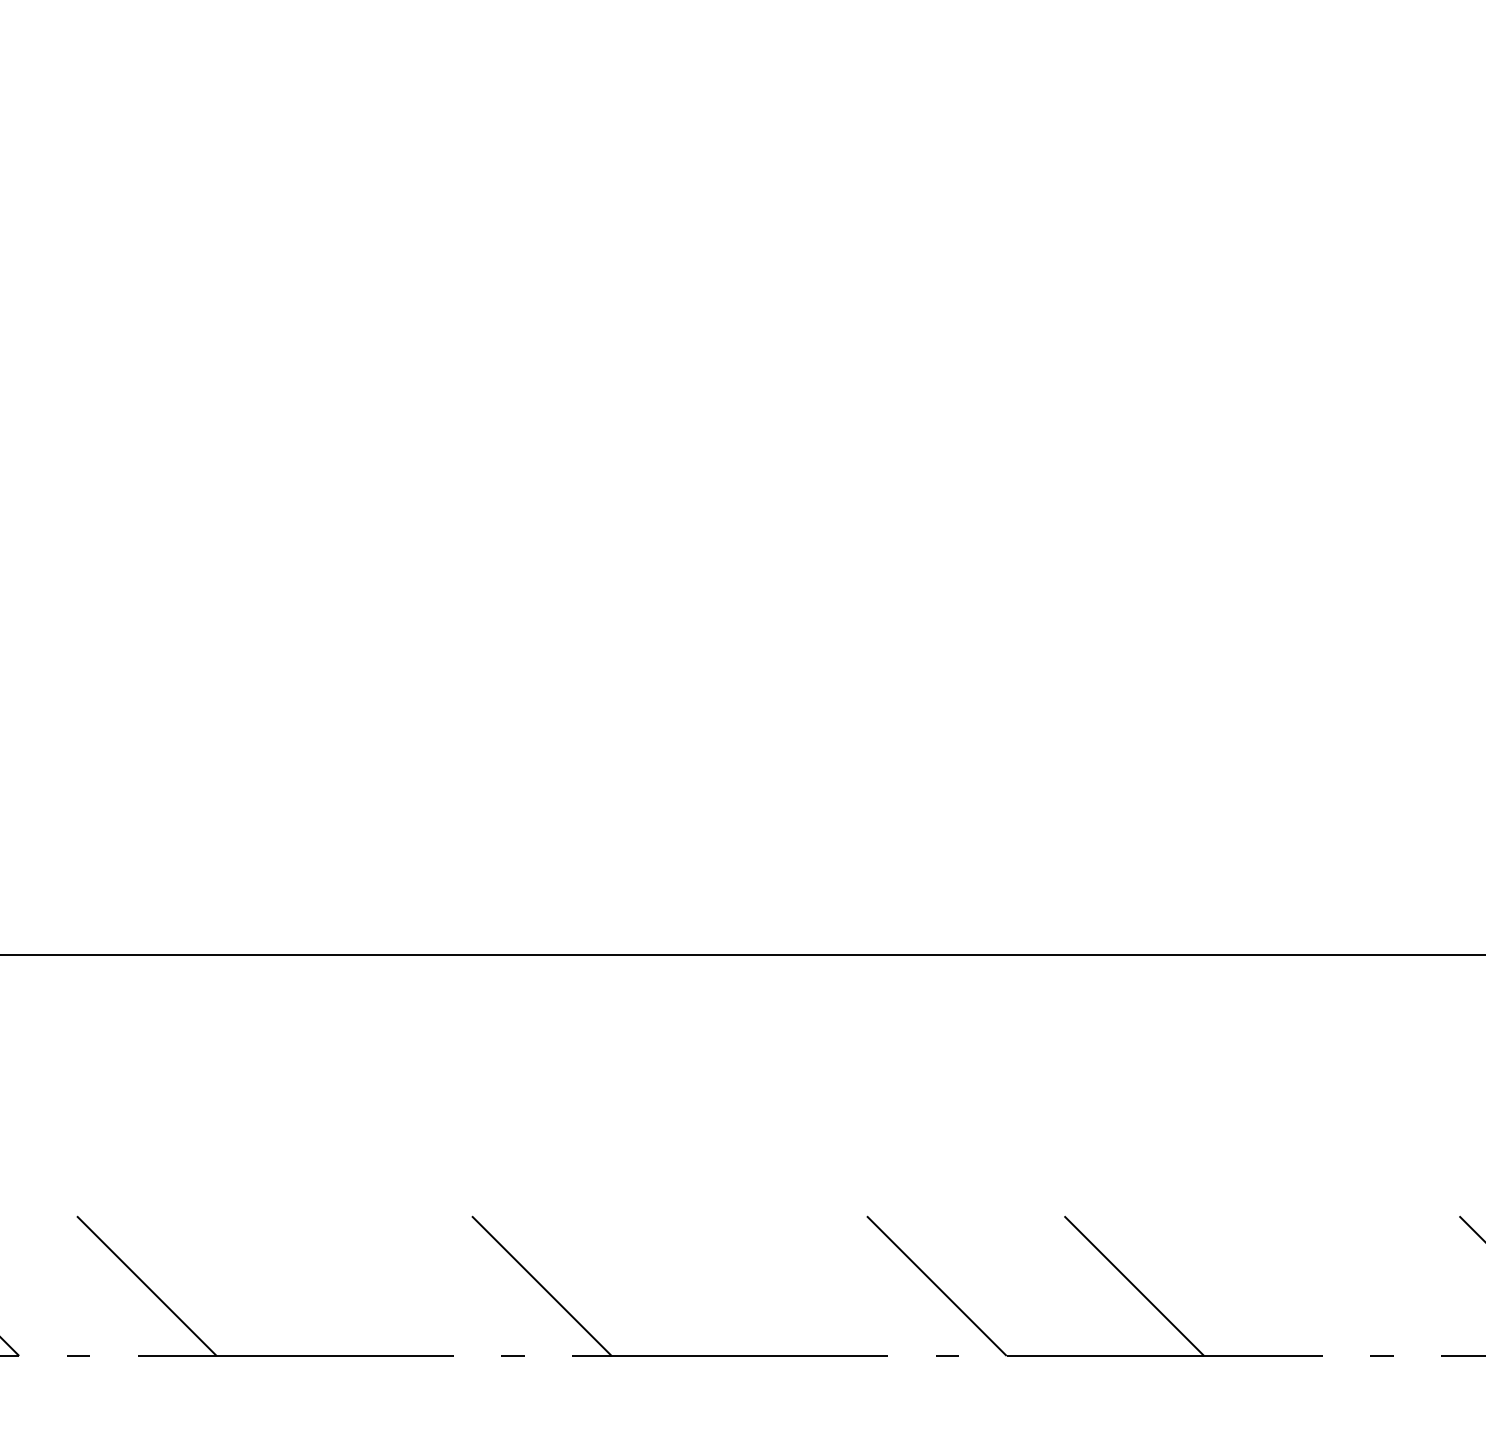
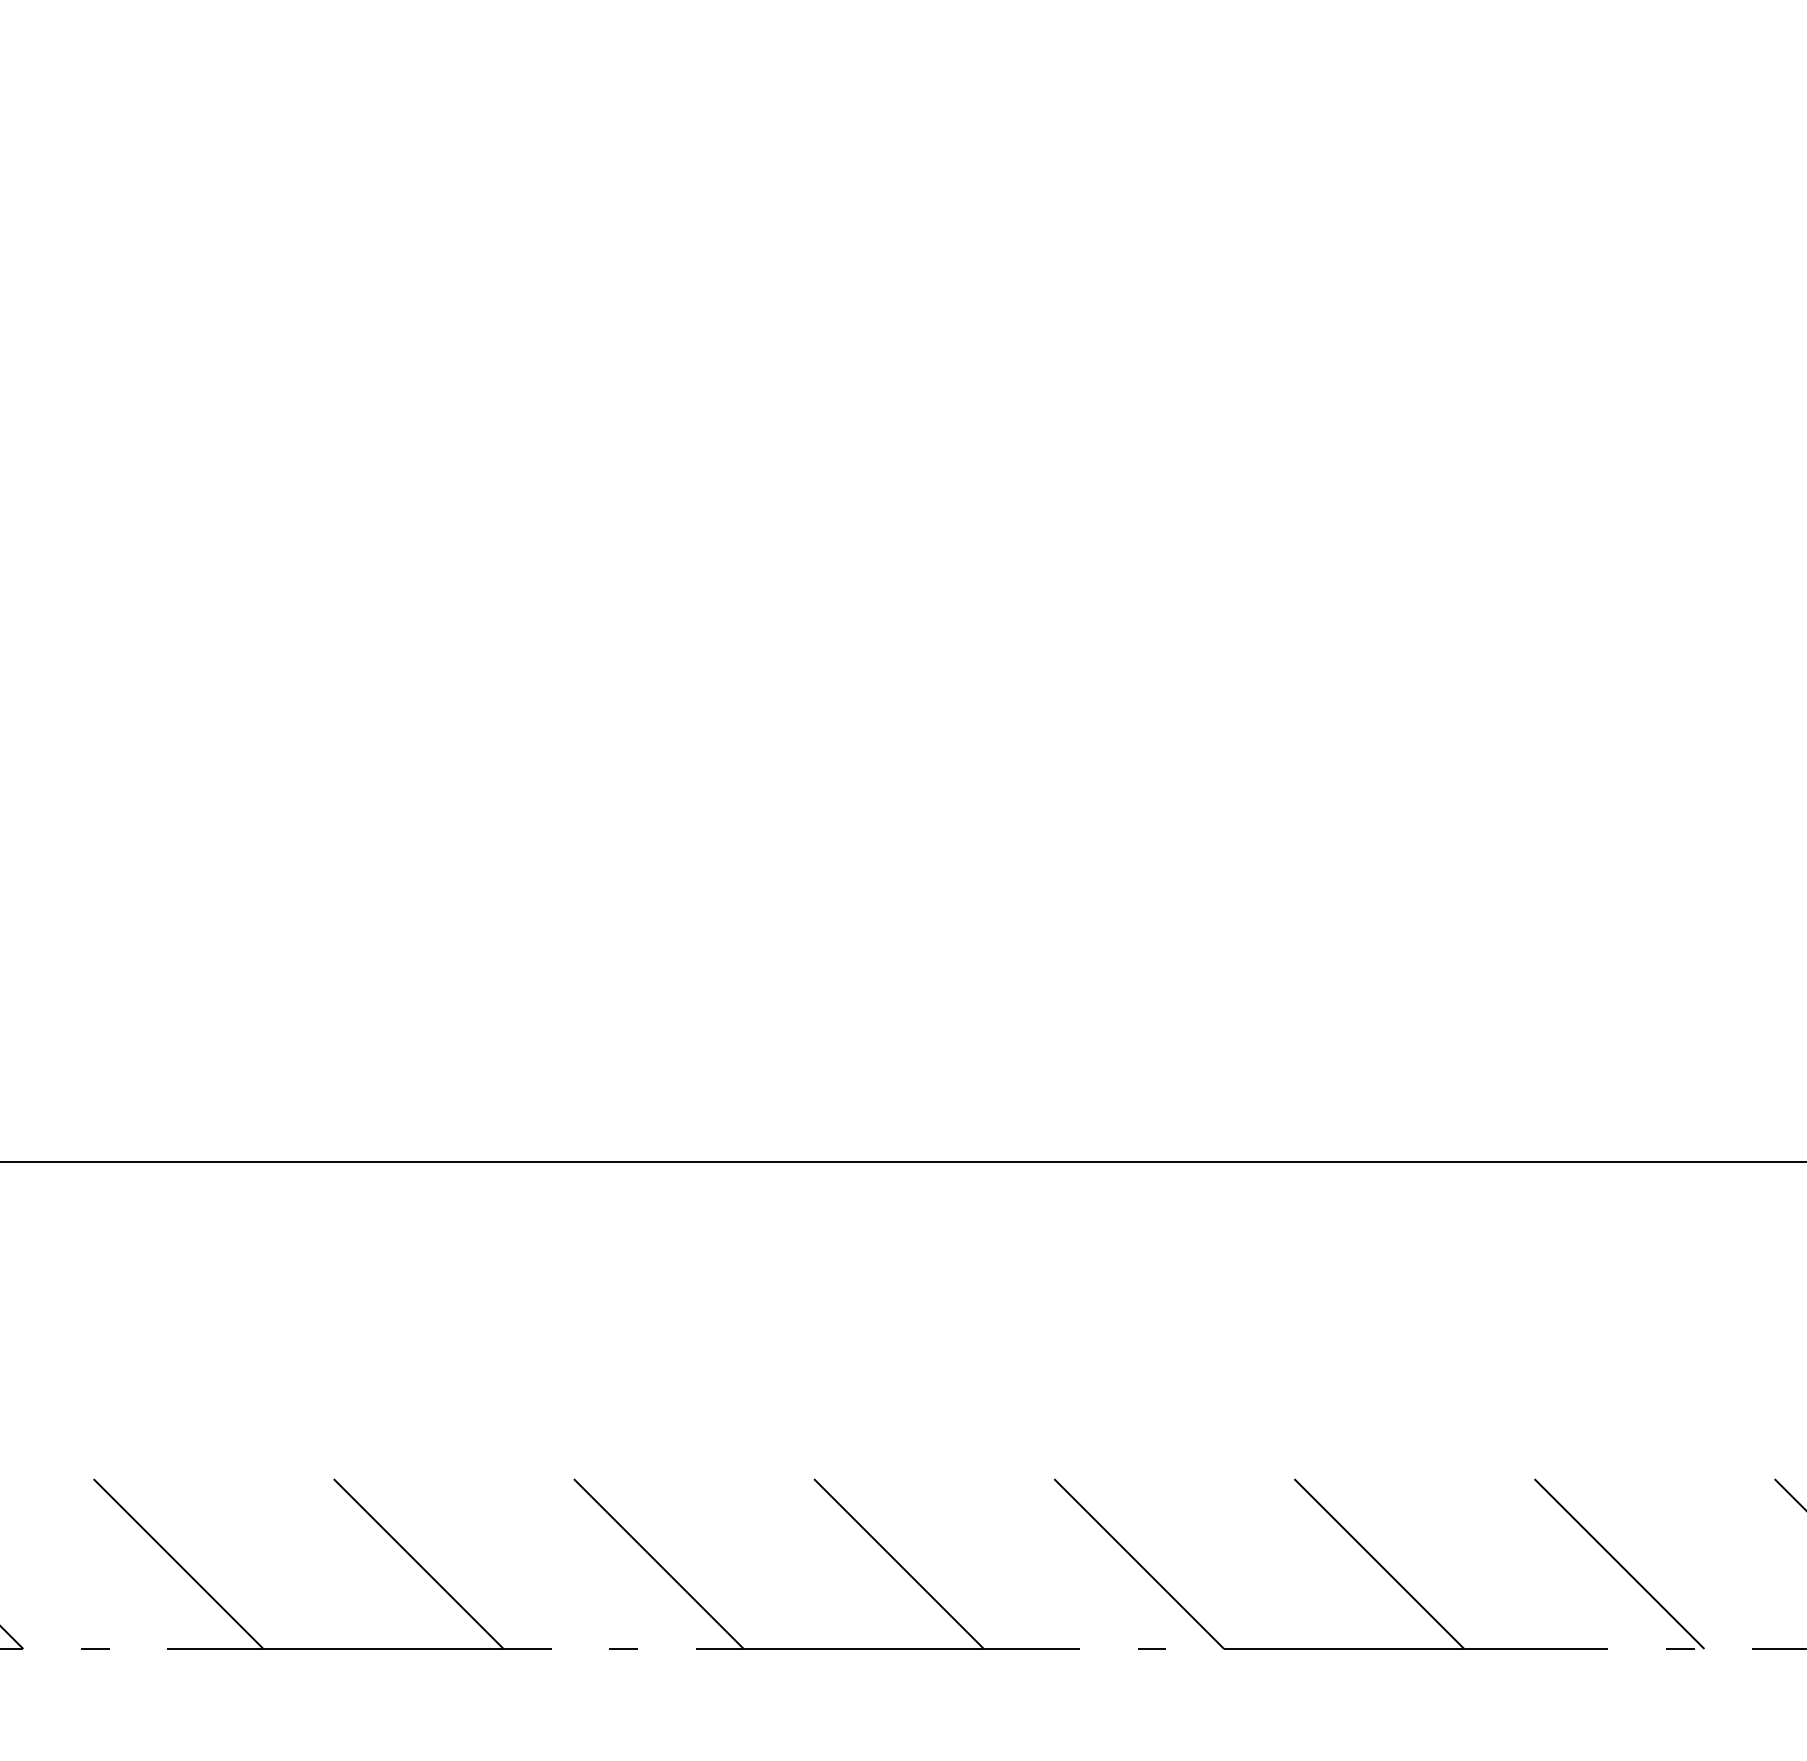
line: (344, 1285) -> (418, 1563), added
line: (739, 1285) -> (899, 1563), added
line: (1331, 1285) -> (1619, 1563), added

